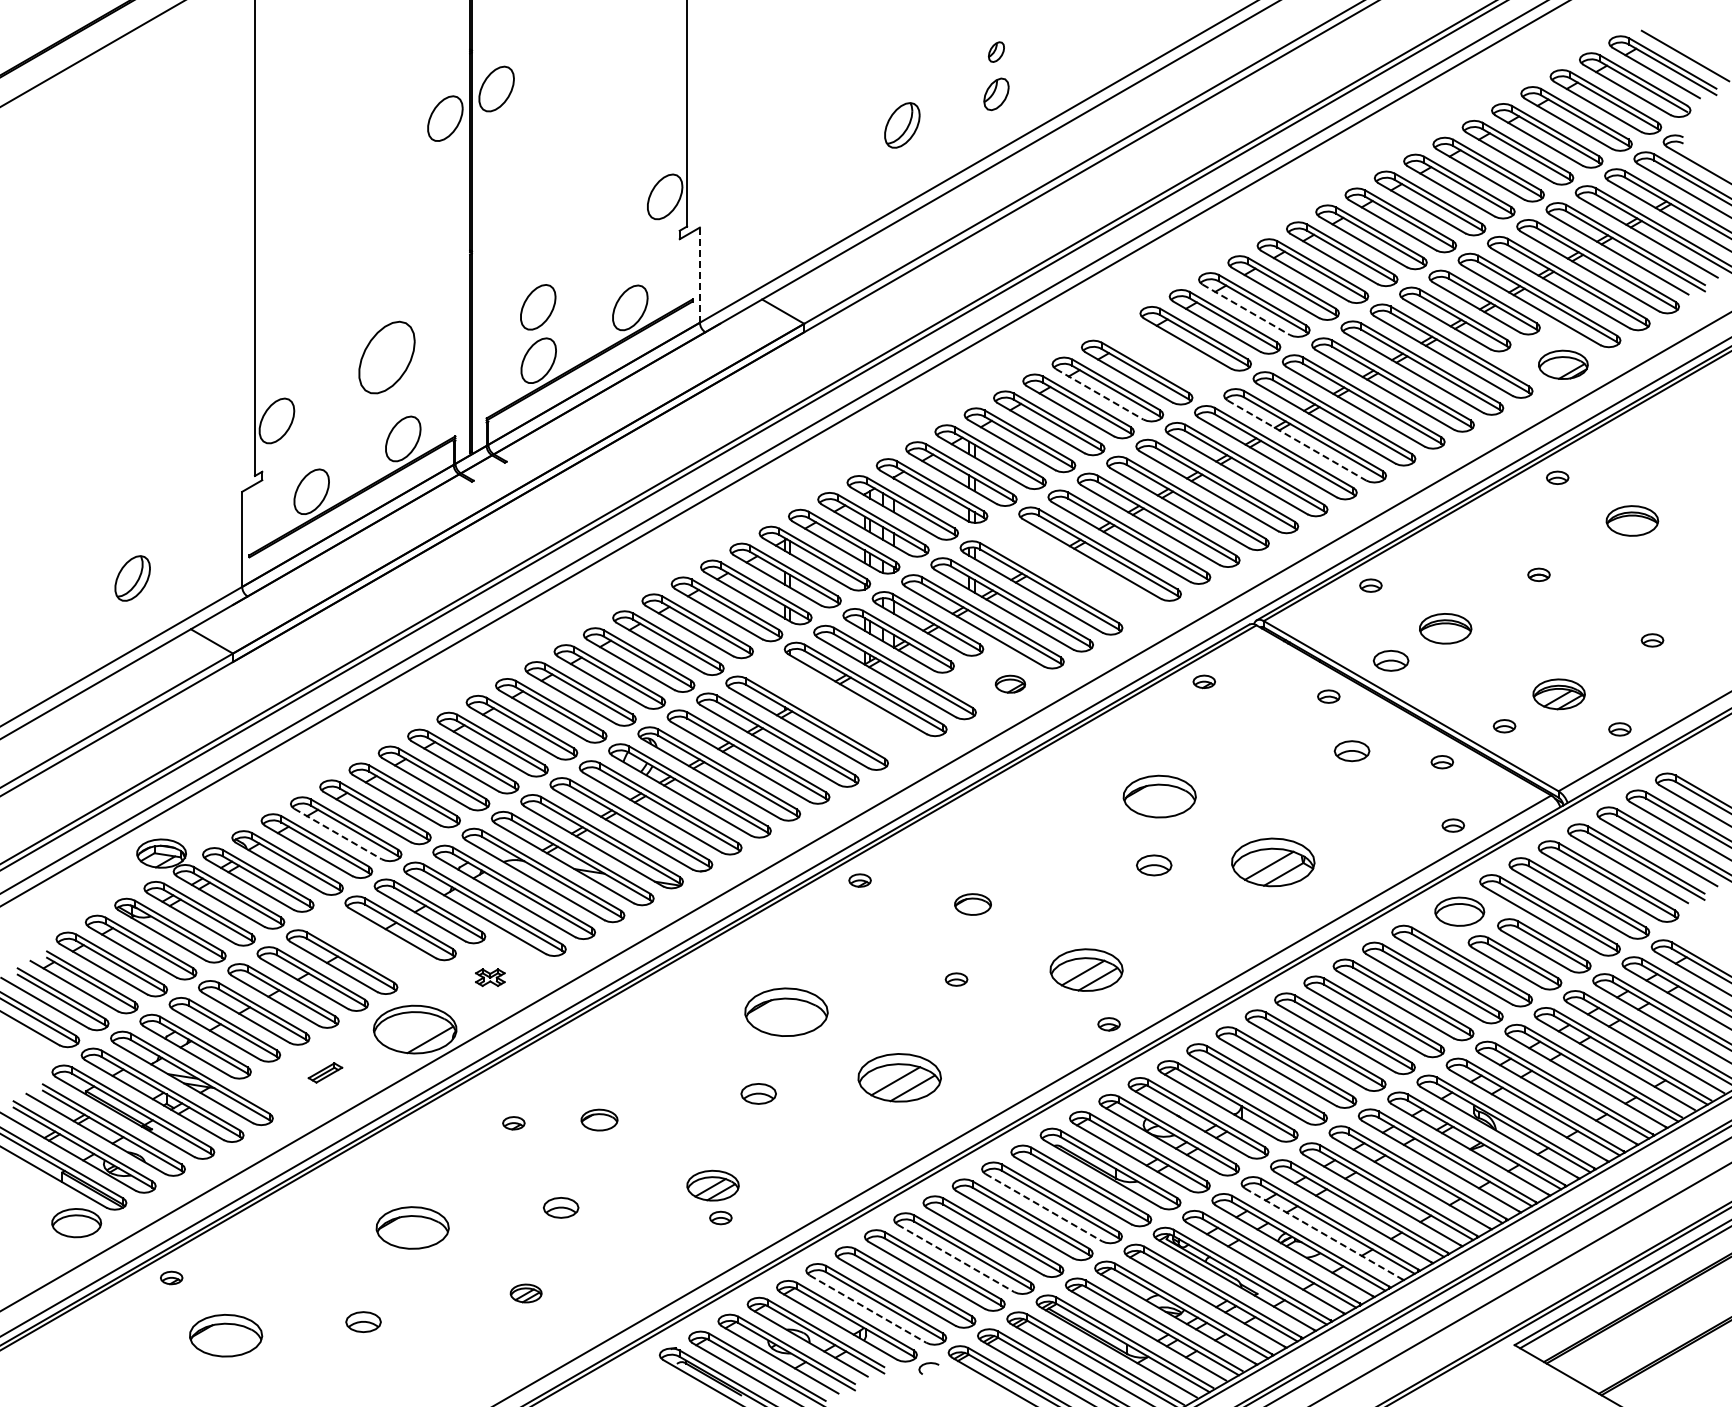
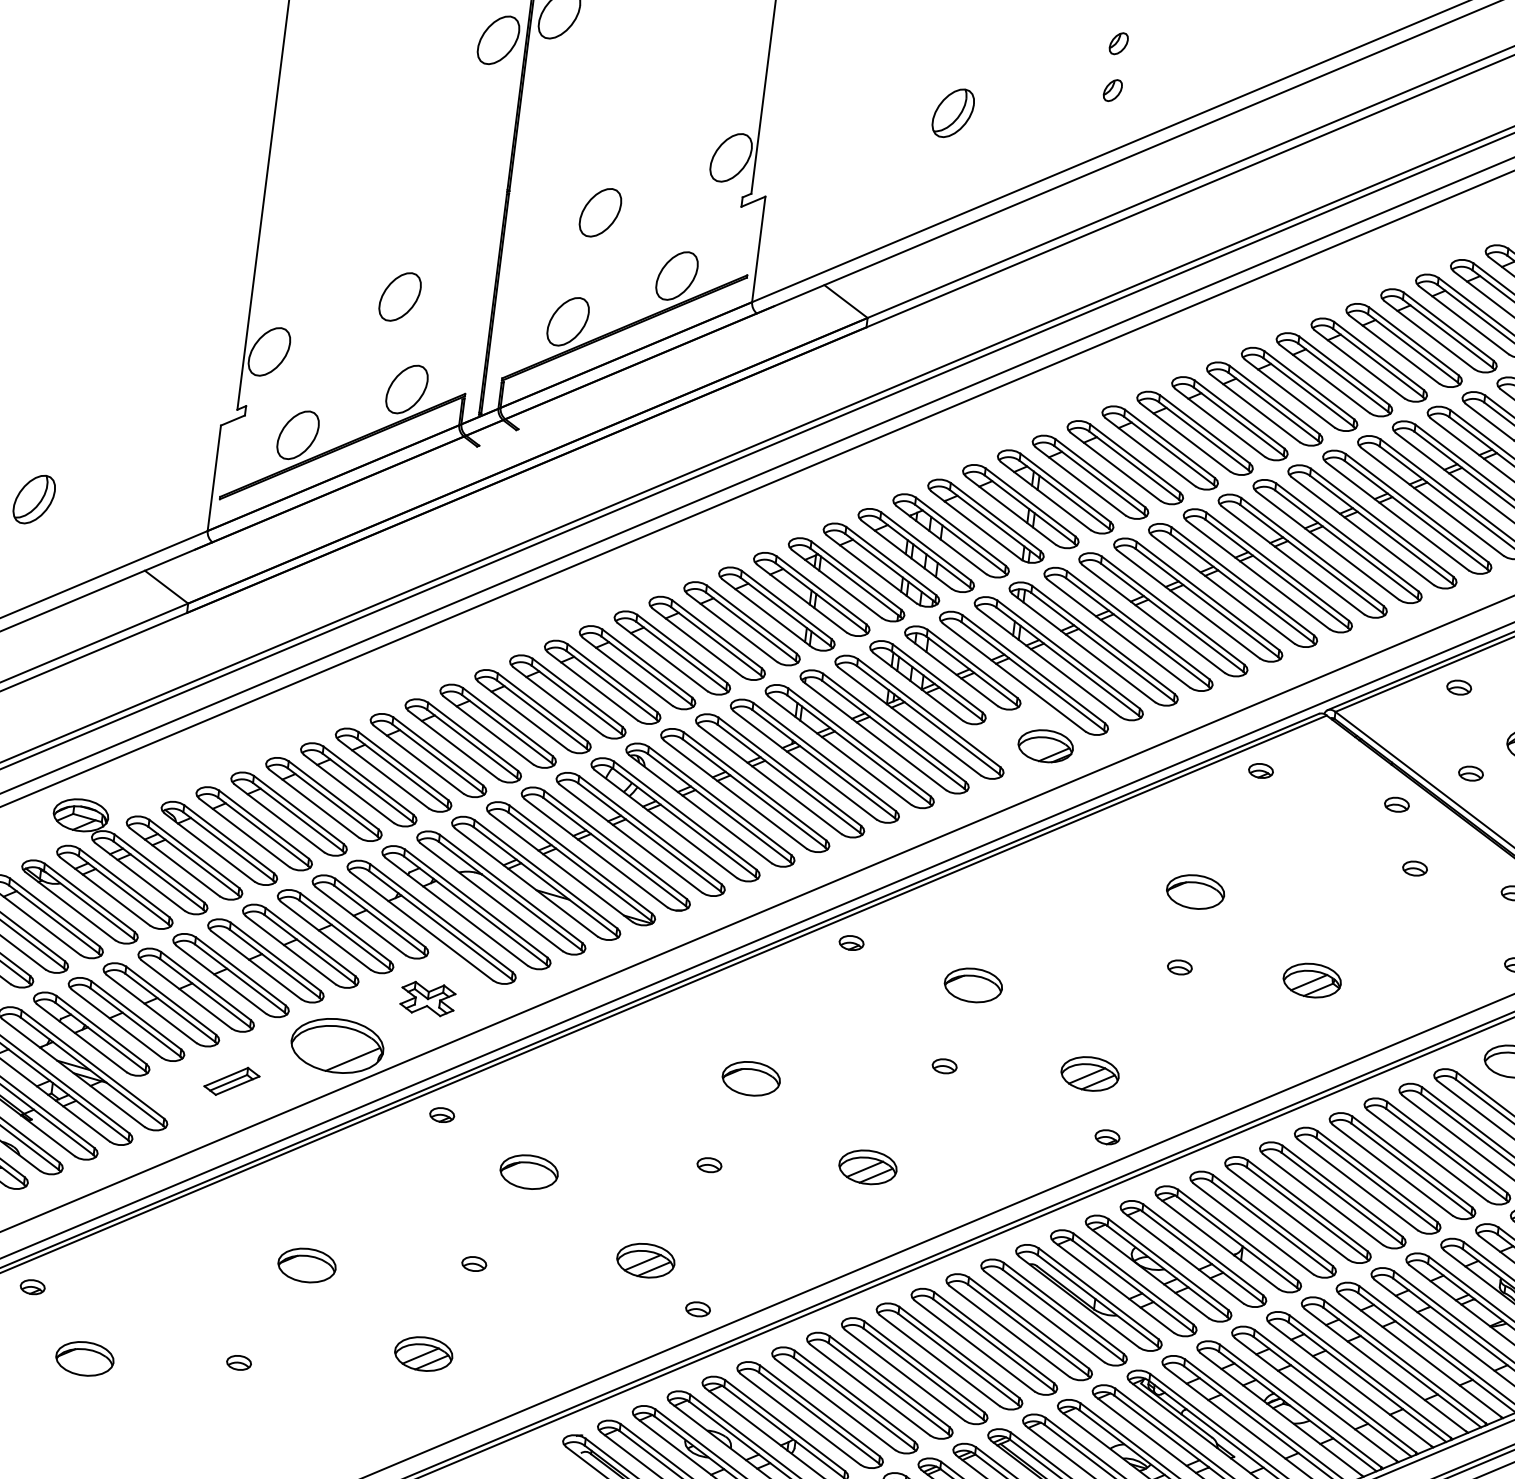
part: (996, 94) -> (1112, 90), size x0.62
part: (902, 125) -> (953, 113), moved
line: (699, 275) -> (758, 249), dashed -> solid
part: (538, 307) -> (600, 212), moved
line: (1246, 309) -> (1359, 364), dashed -> solid
part: (1166, 355) -> (1264, 403), added
part: (386, 357) -> (399, 296), size x0.62
line: (1100, 394) -> (1186, 437), dashed -> solid
line: (1297, 440) -> (1398, 516), dashed -> solid
part: (1070, 570) -> (1128, 628), added
part: (132, 578) -> (34, 499), moved
part: (1390, 660) -> (1470, 773), size x0.62
part: (1010, 684) -> (1045, 746), size x1.67
part: (836, 705) -> (849, 745), added
part: (1351, 751) -> (1414, 868), size x0.62
part: (1159, 796) -> (1195, 891), size x0.71
line: (338, 834) -> (279, 818), dashed -> solid
part: (1273, 861) -> (1312, 979), size x0.62
part: (1154, 865) -> (1180, 967), size x0.62
part: (972, 904) -> (972, 985), size x1.43
part: (371, 945) -> (300, 946), added
part: (1086, 969) -> (1090, 1073), size x0.71
part: (490, 977) -> (428, 998), size x1.67
part: (785, 1012) -> (750, 1078), size x0.62
part: (325, 1072) -> (232, 1080), size x1.43
part: (899, 1077) -> (867, 1166), size x0.62
part: (758, 1093) -> (709, 1164), size x0.62
part: (599, 1119) -> (529, 1171), size x1.43
part: (513, 1123) -> (441, 1115), moved
part: (560, 1207) -> (473, 1263), size x0.62
line: (1044, 1207) -> (1010, 1331), dashed -> solid
part: (720, 1217) -> (697, 1308), moved
part: (412, 1227) -> (306, 1264), size x0.71
line: (1323, 1233) -> (1315, 1399), dashed -> solid
line: (956, 1258) -> (905, 1375), dashed -> solid
part: (525, 1293) -> (422, 1353), size x1.67
line: (868, 1309) -> (800, 1419), dashed -> solid
part: (362, 1321) -> (238, 1362), size x0.62
part: (225, 1335) -> (84, 1358), size x0.71

